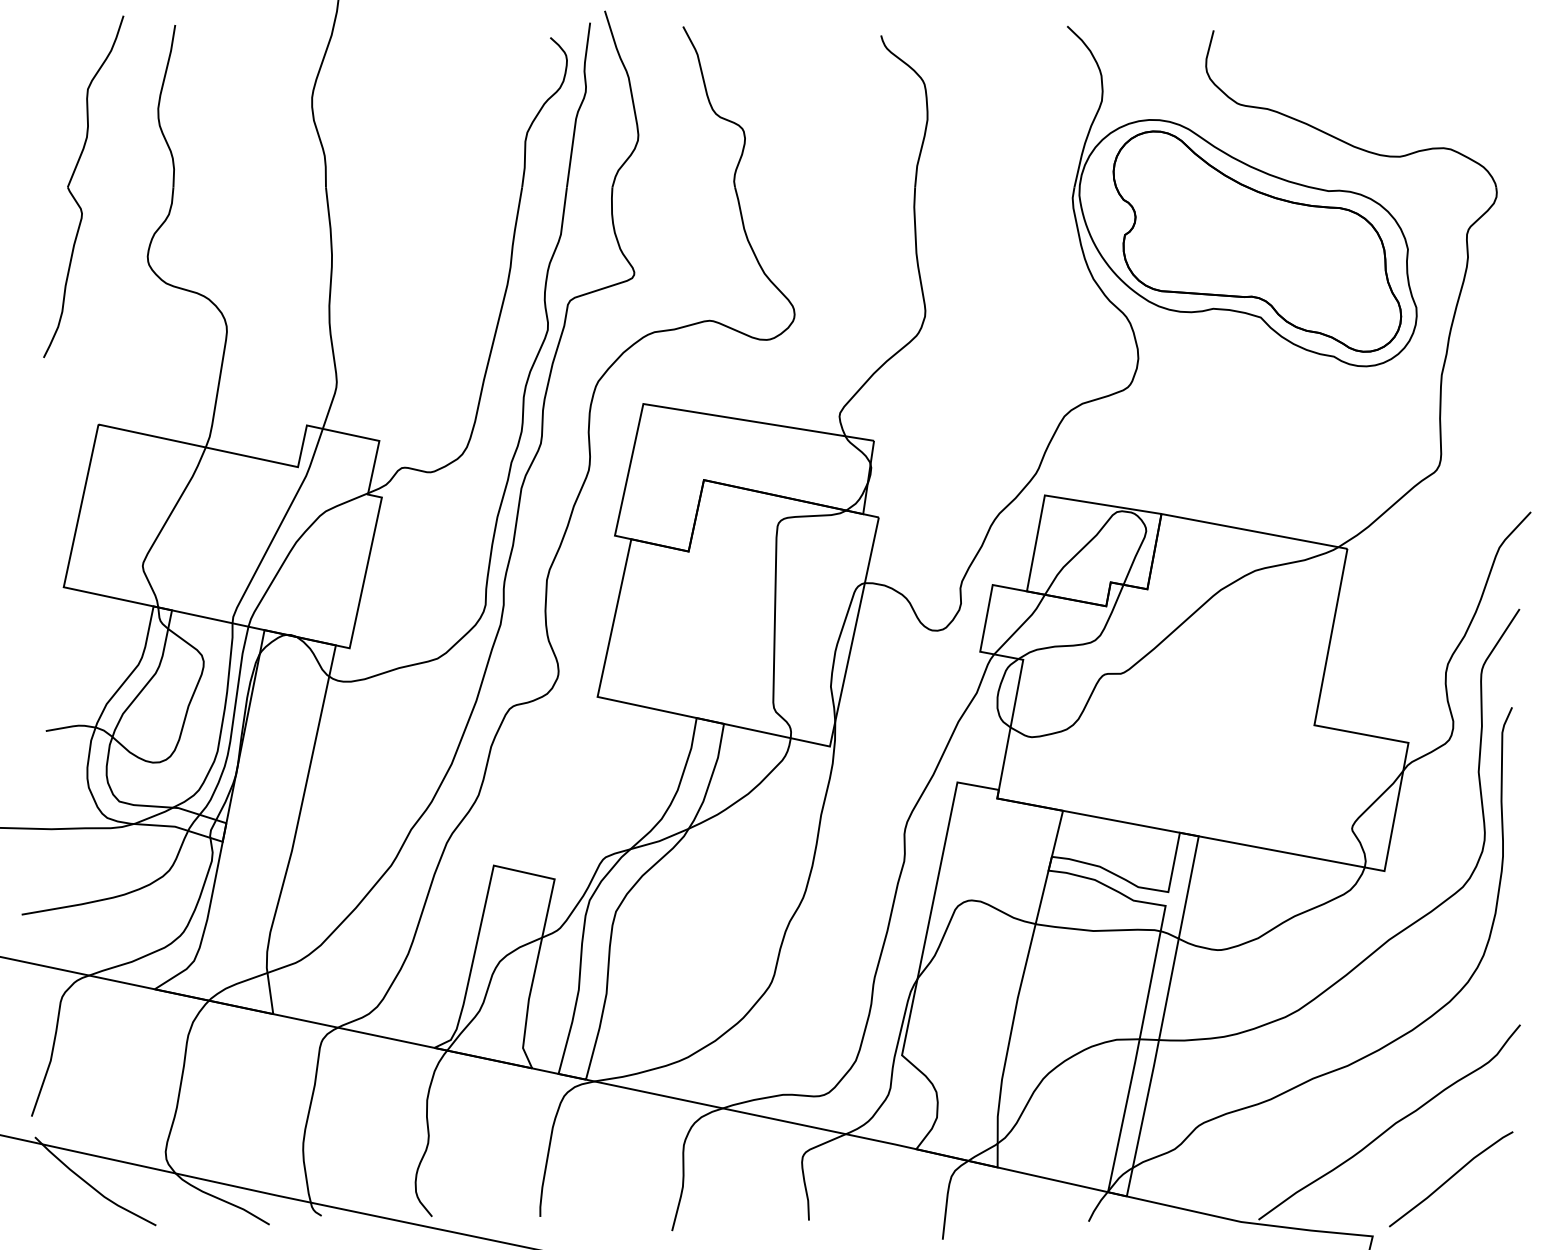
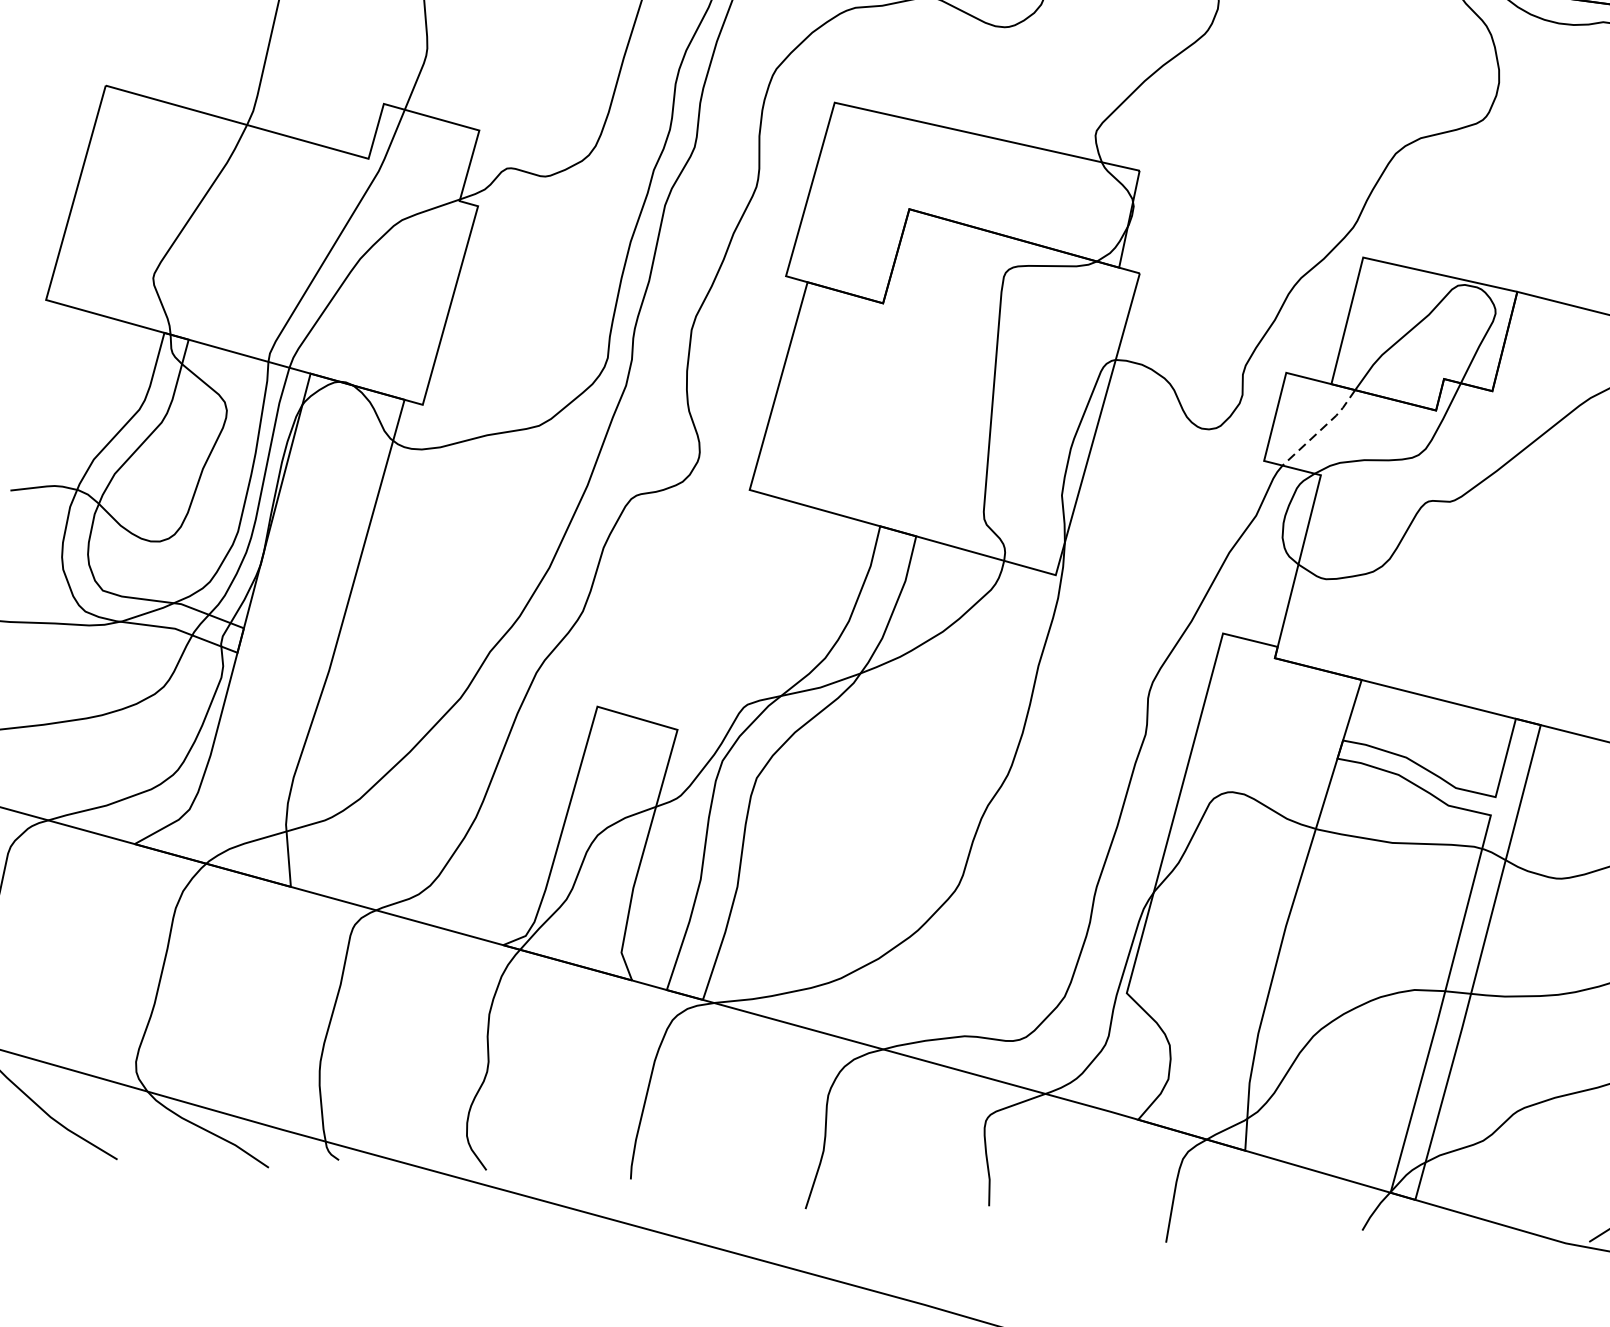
line: (1022, 624) -> (1322, 427), solid -> dashed

